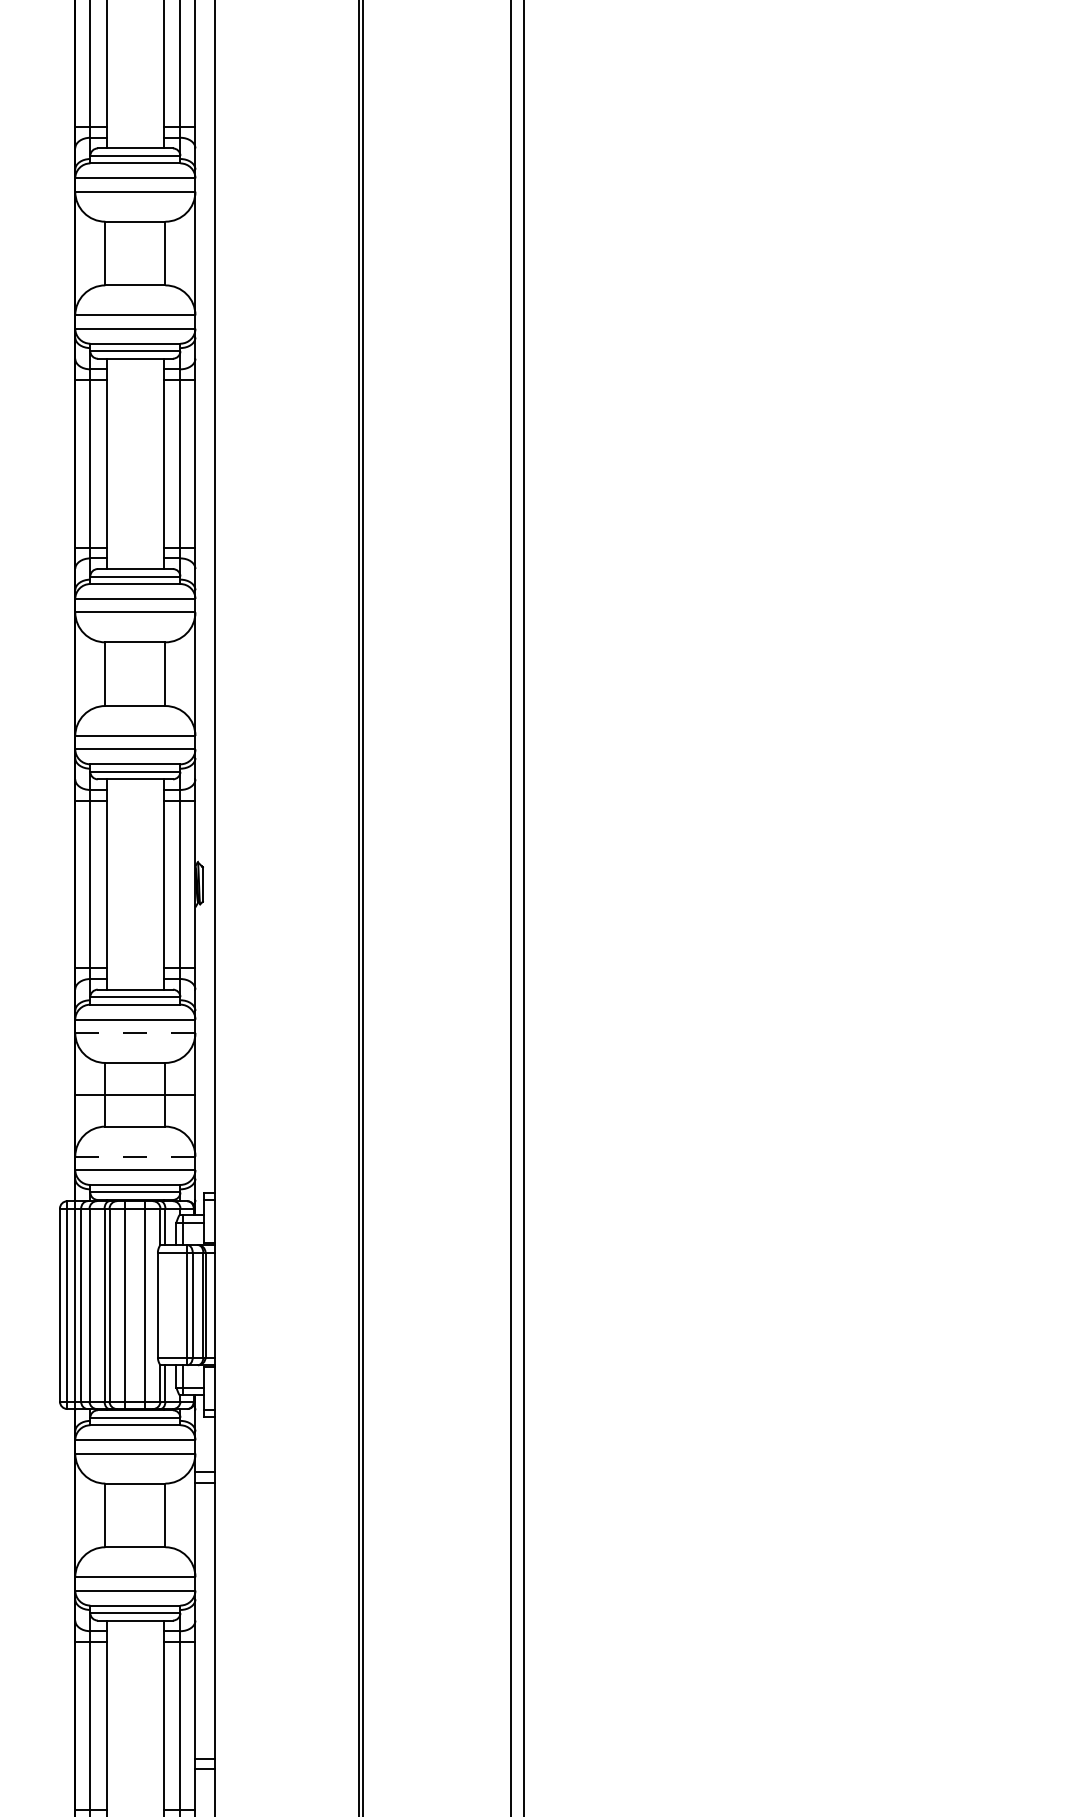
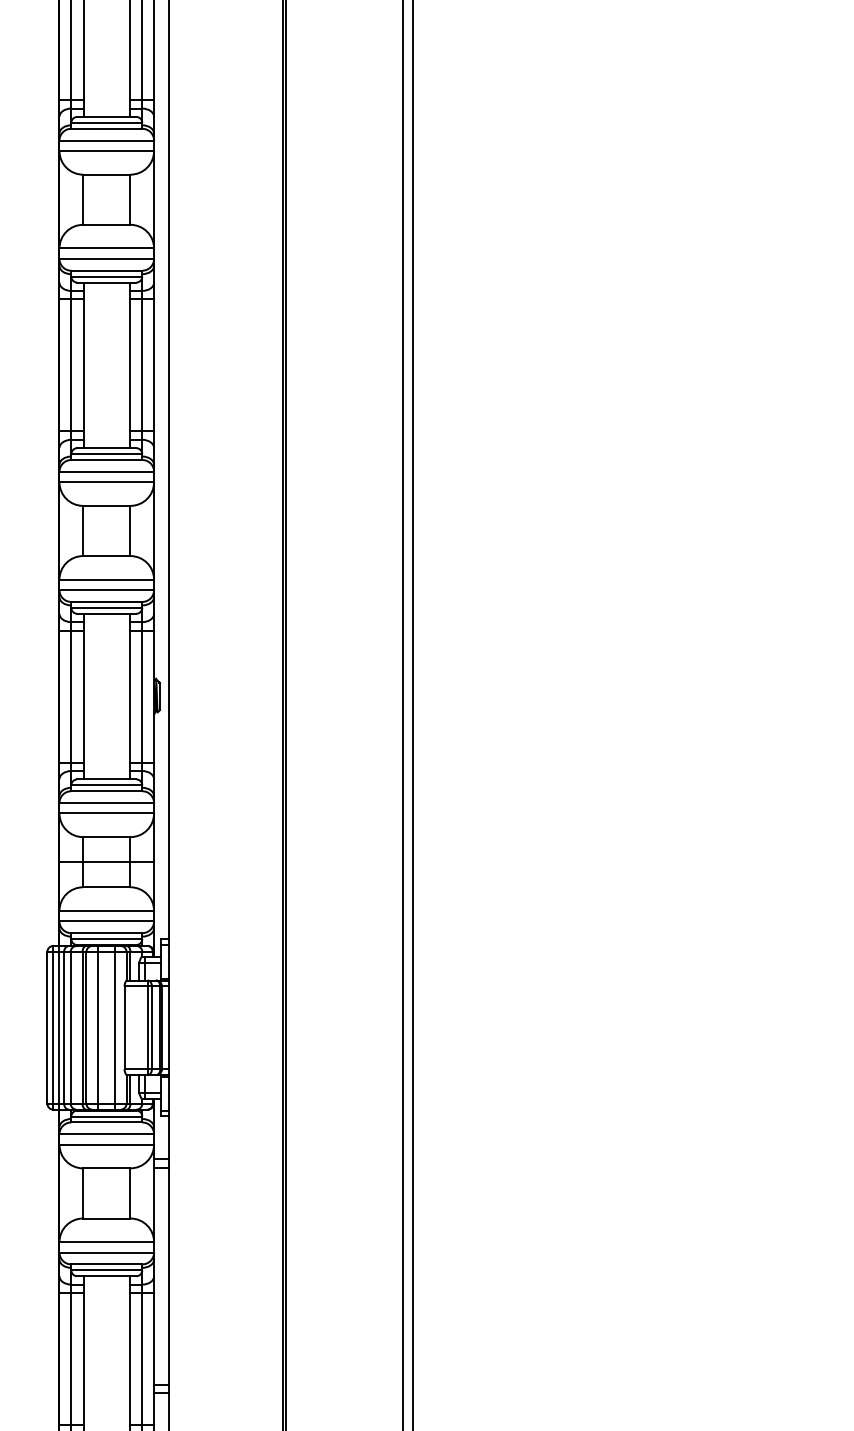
line: (136, 1032) -> (107, 813), dashed -> solid
line: (134, 1156) -> (106, 910), dashed -> solid

